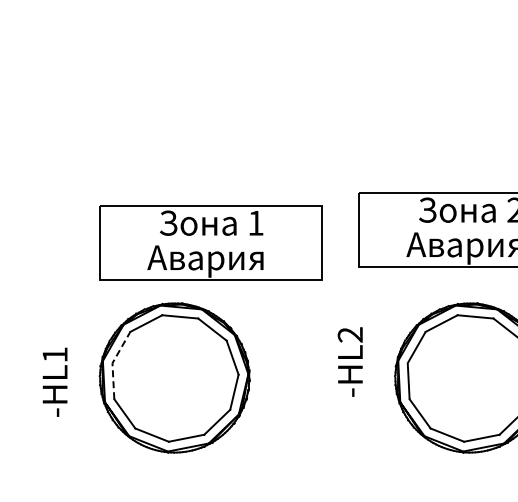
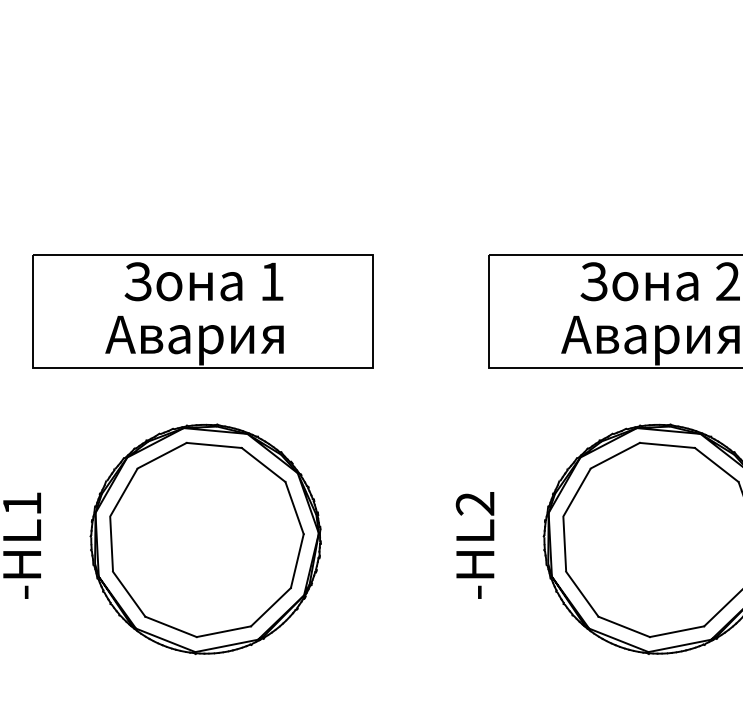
part: (210, 242) -> (202, 311), moved
text: (349, 361) -> (473, 544), moved
line: (112, 363) -> (110, 516), dashed -> solid

